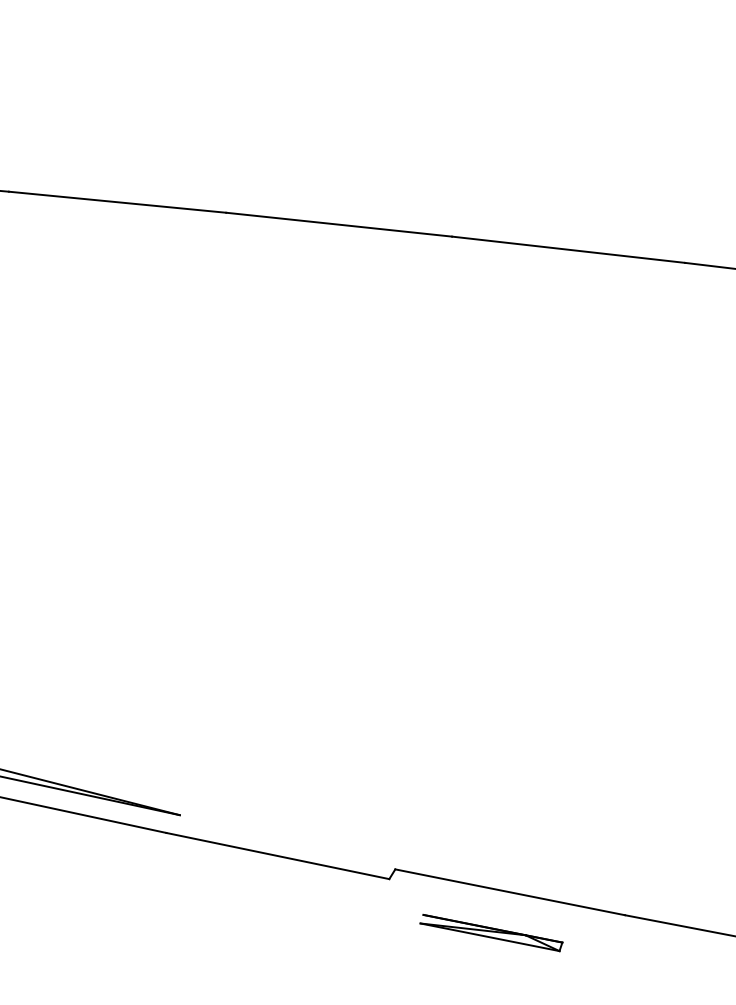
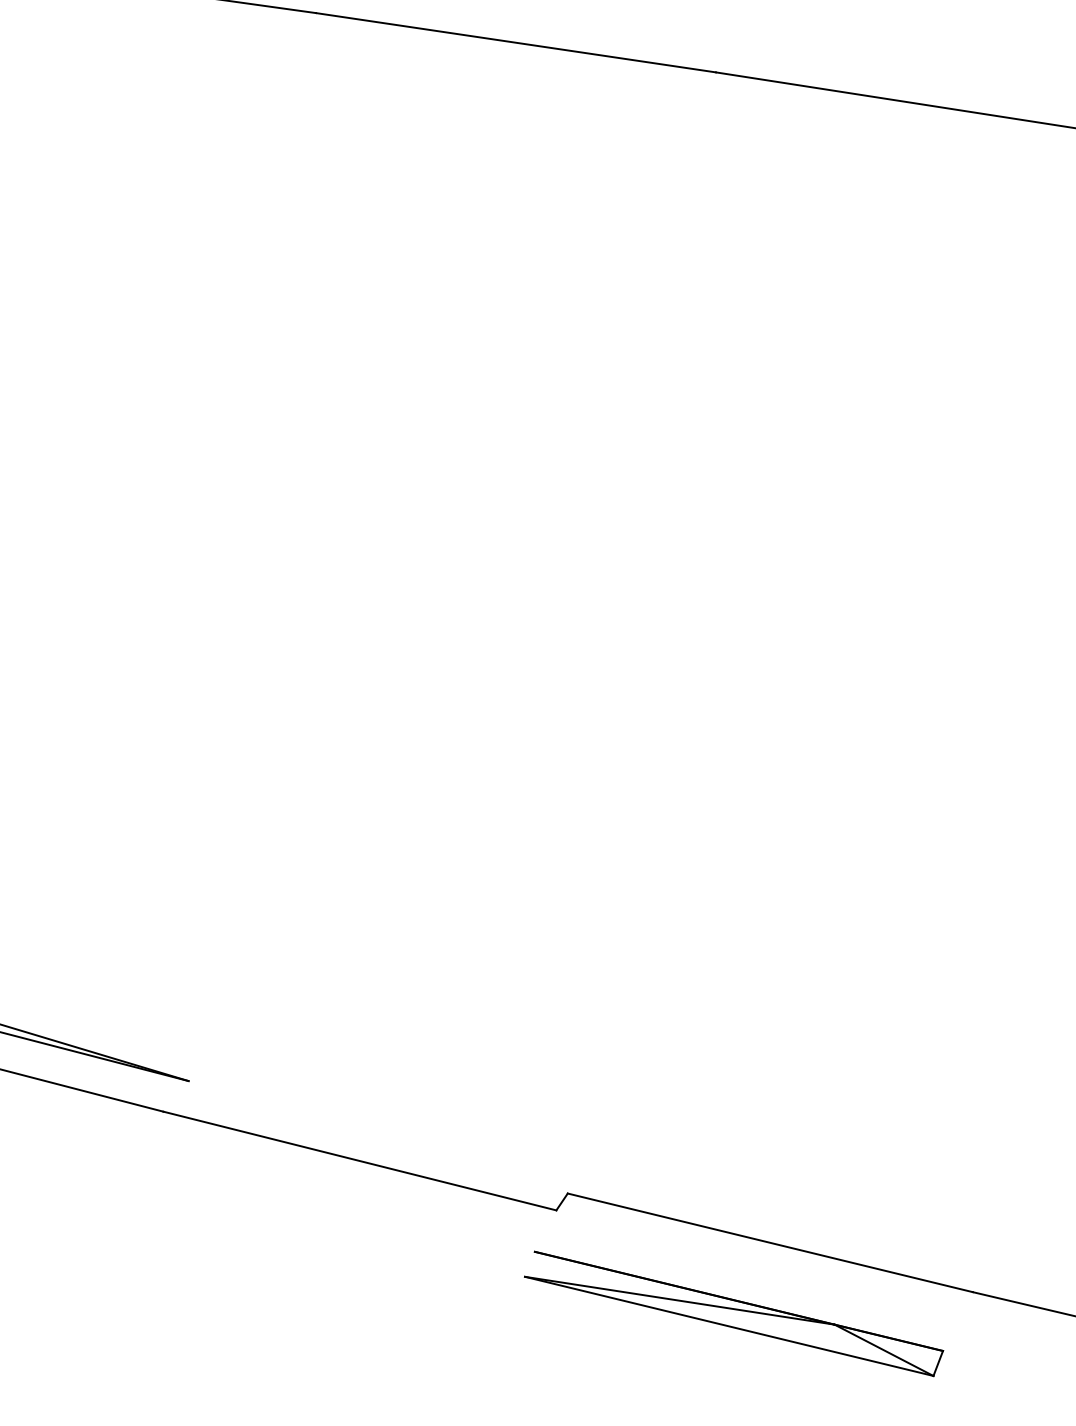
part: (491, 932) -> (734, 1312), size x1.67

